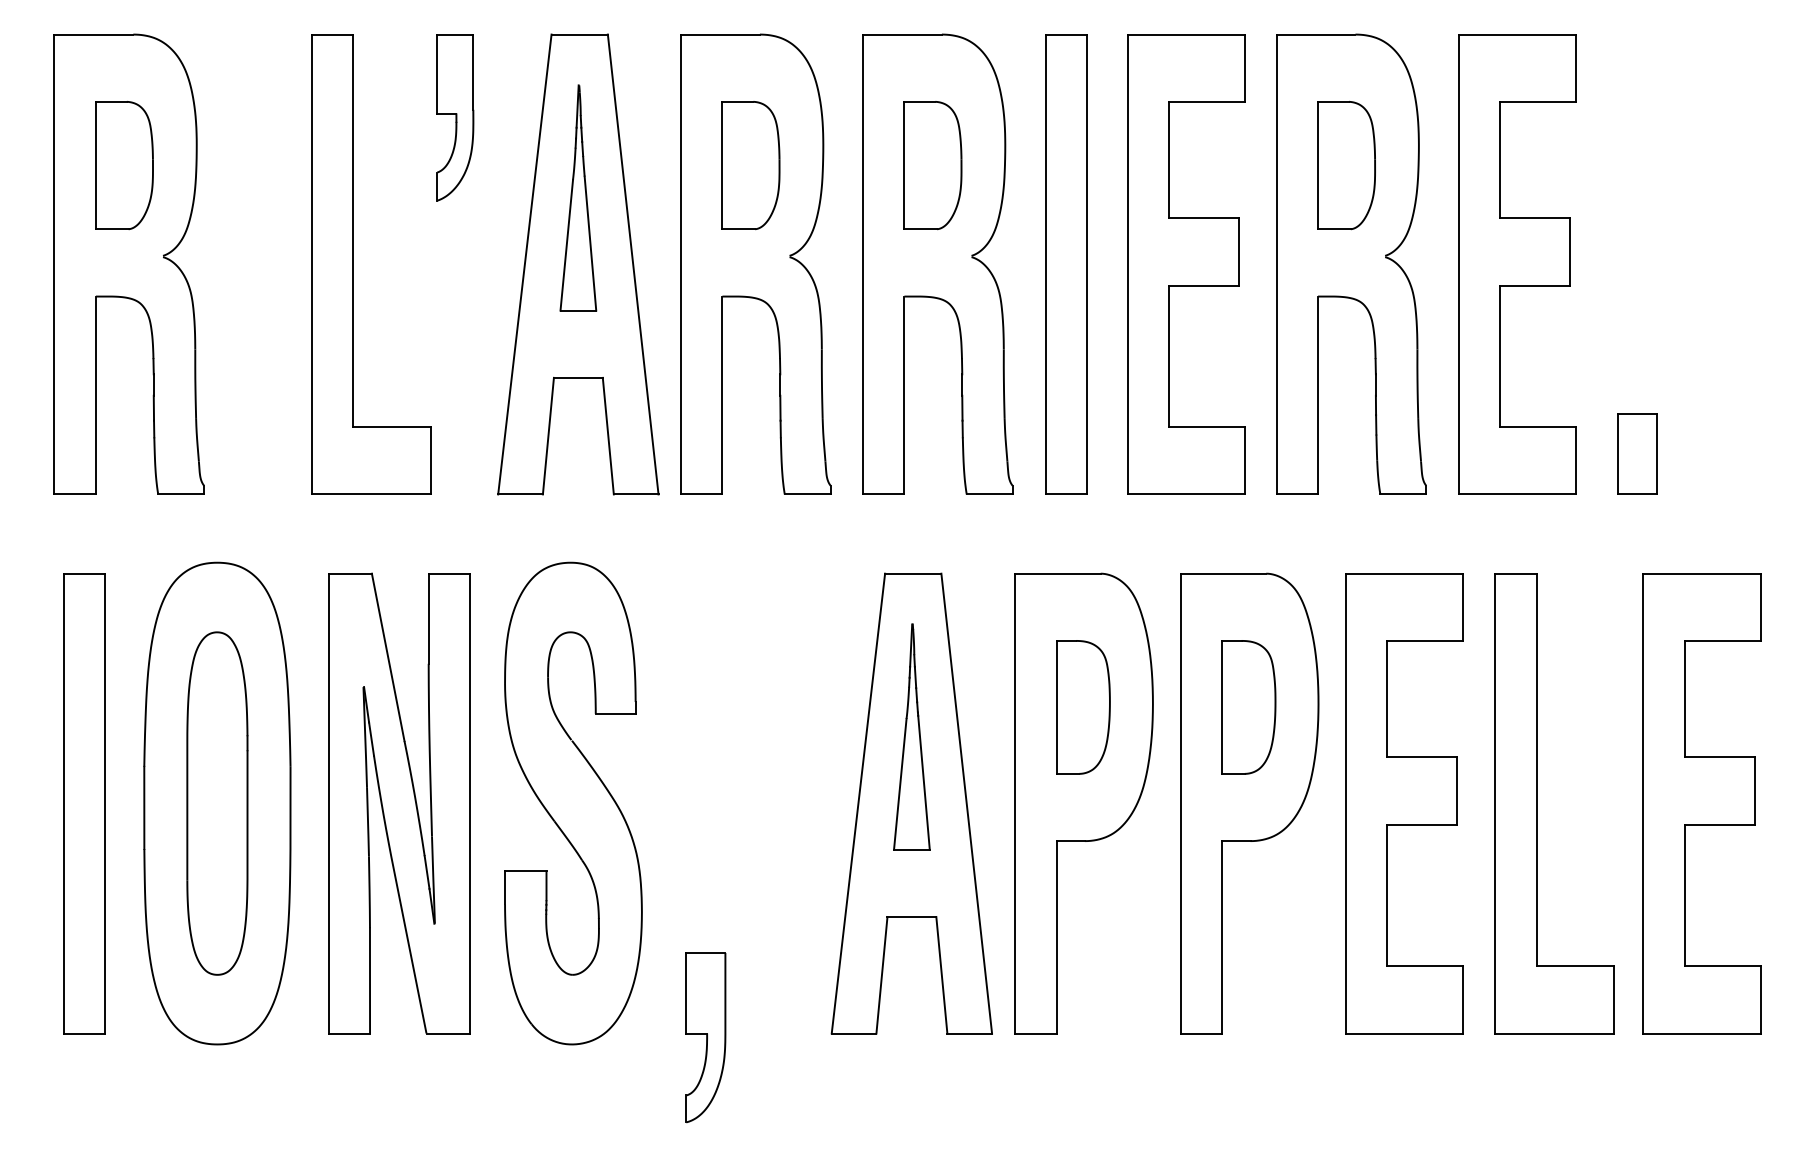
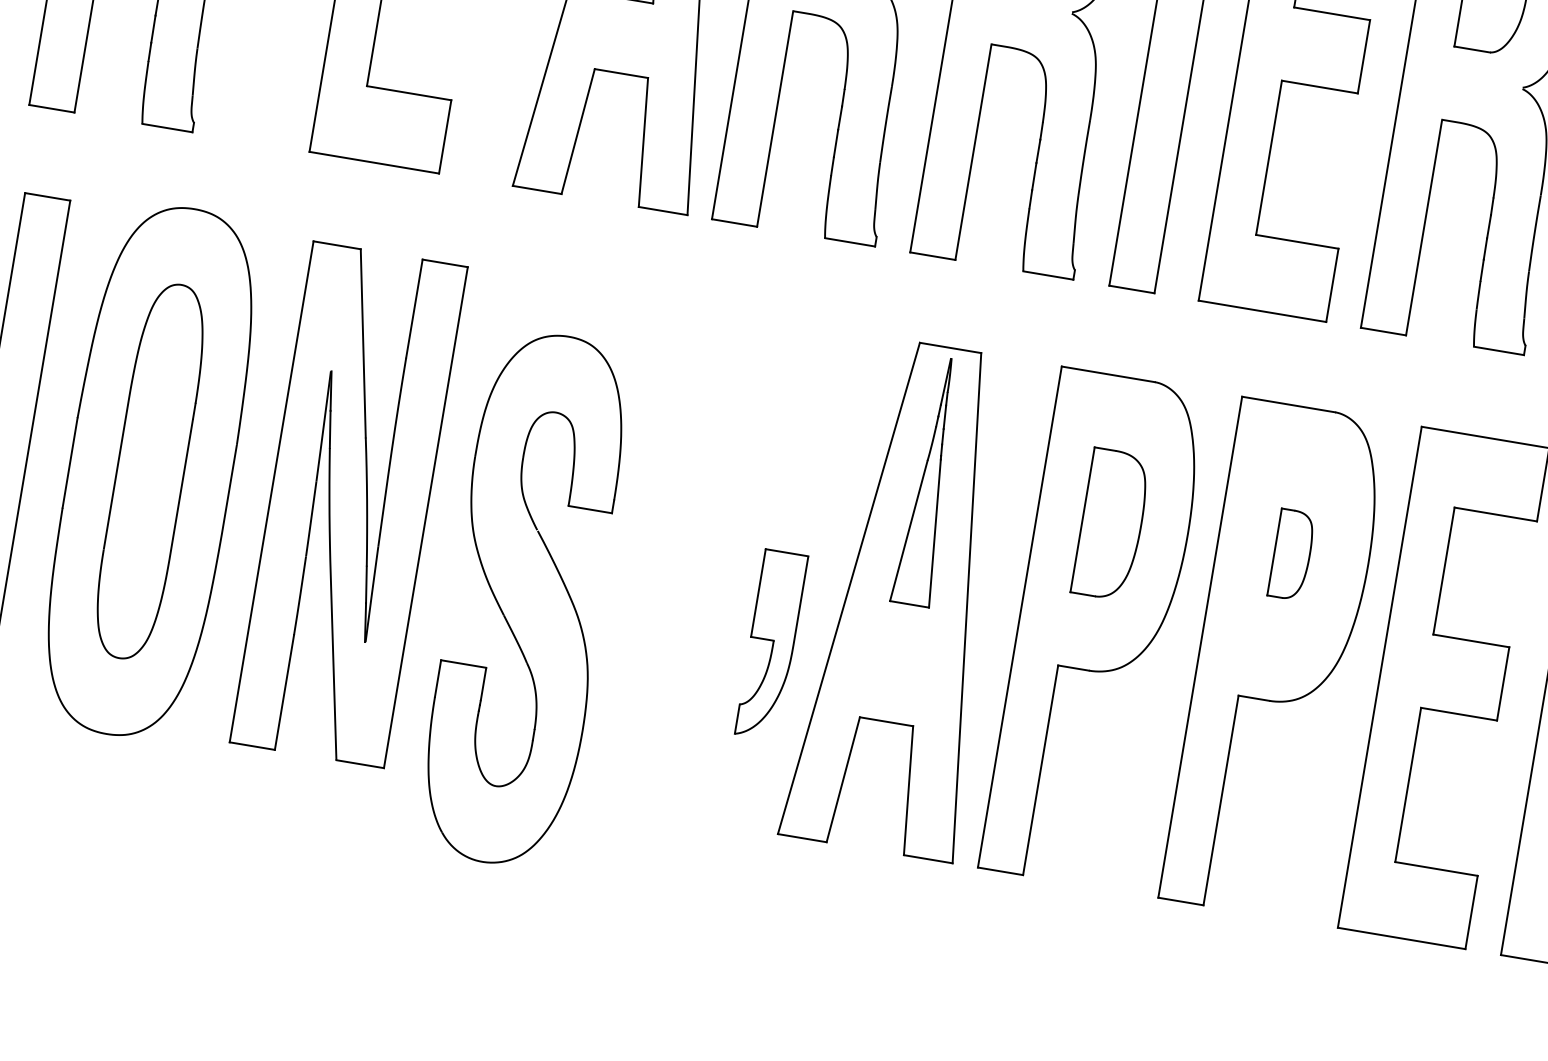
part: (1248, 707) -> (1291, 554), size x0.6
part: (911, 736) -> (929, 480), moved
part: (573, 803) -> (527, 599), moved
part: (705, 1037) -> (771, 644), moved

